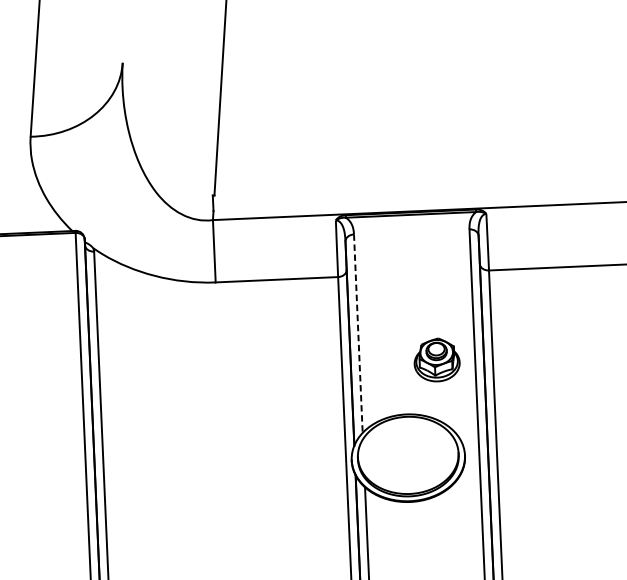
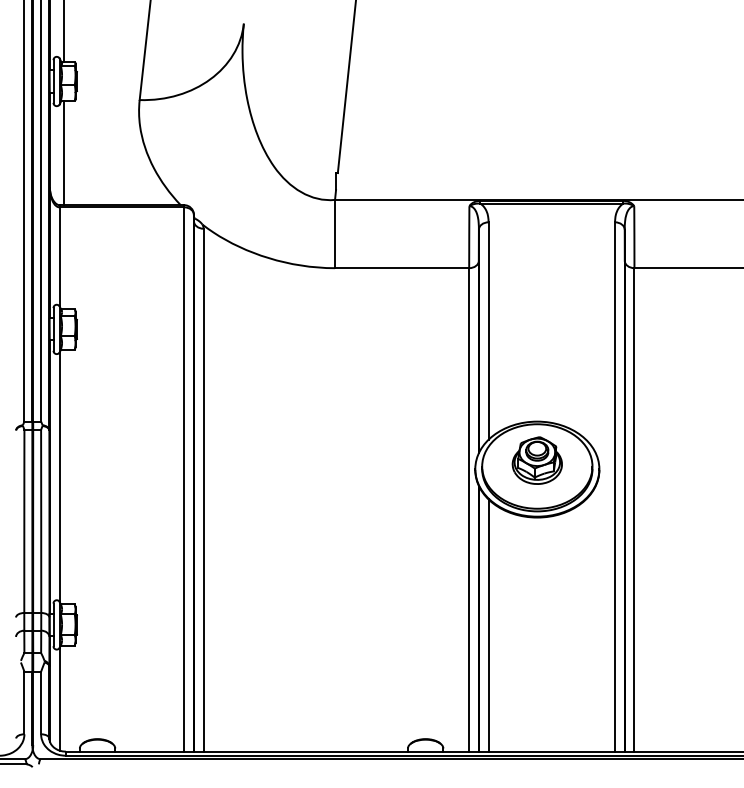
line: (358, 334) -> (488, 331), dashed -> solid
part: (436, 359) -> (536, 460), moved

